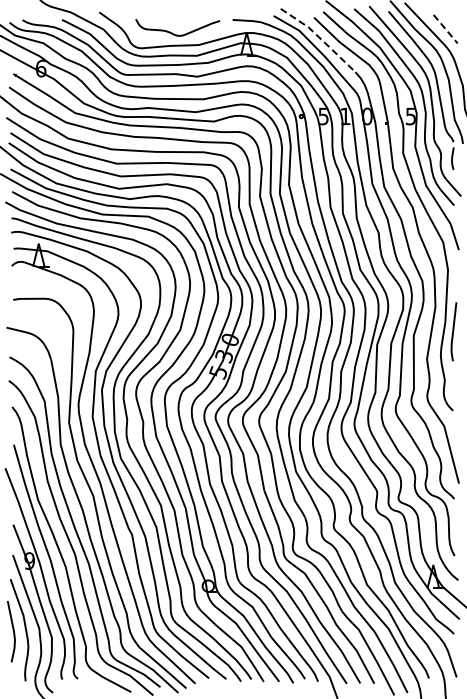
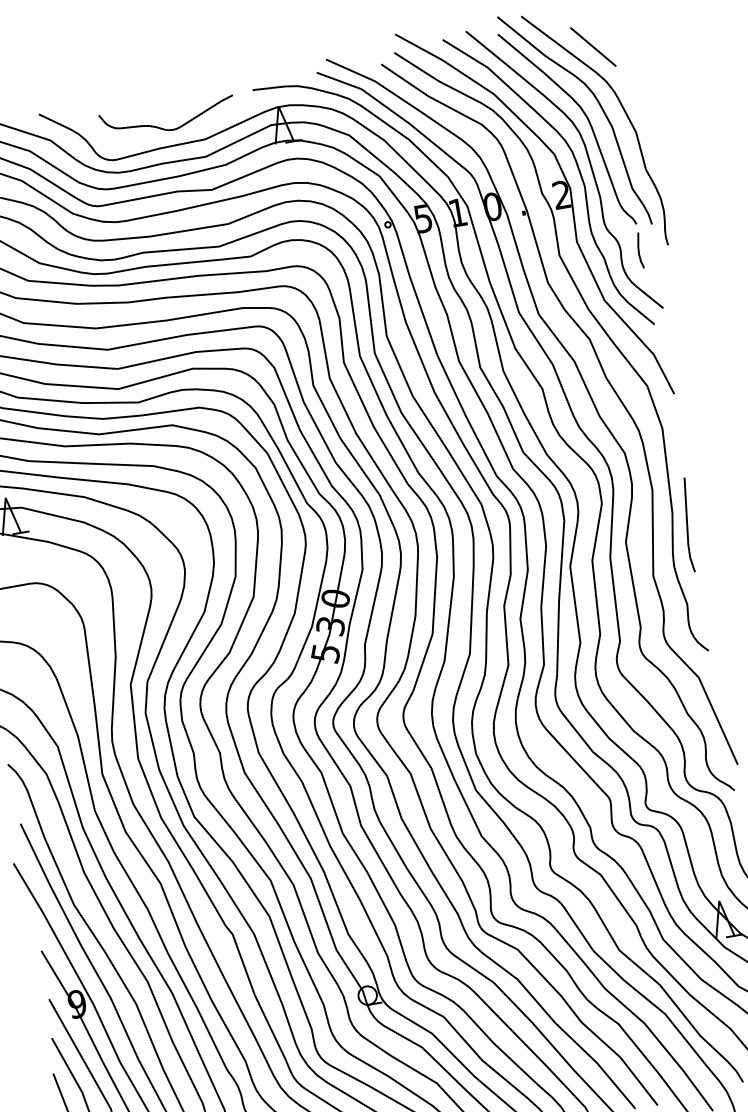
line: (445, 29) -> (593, 47), dashed -> solid
line: (319, 37) -> (395, 94), dashed -> solid
text: (410, 116) -> (561, 195), 5 -> 2

